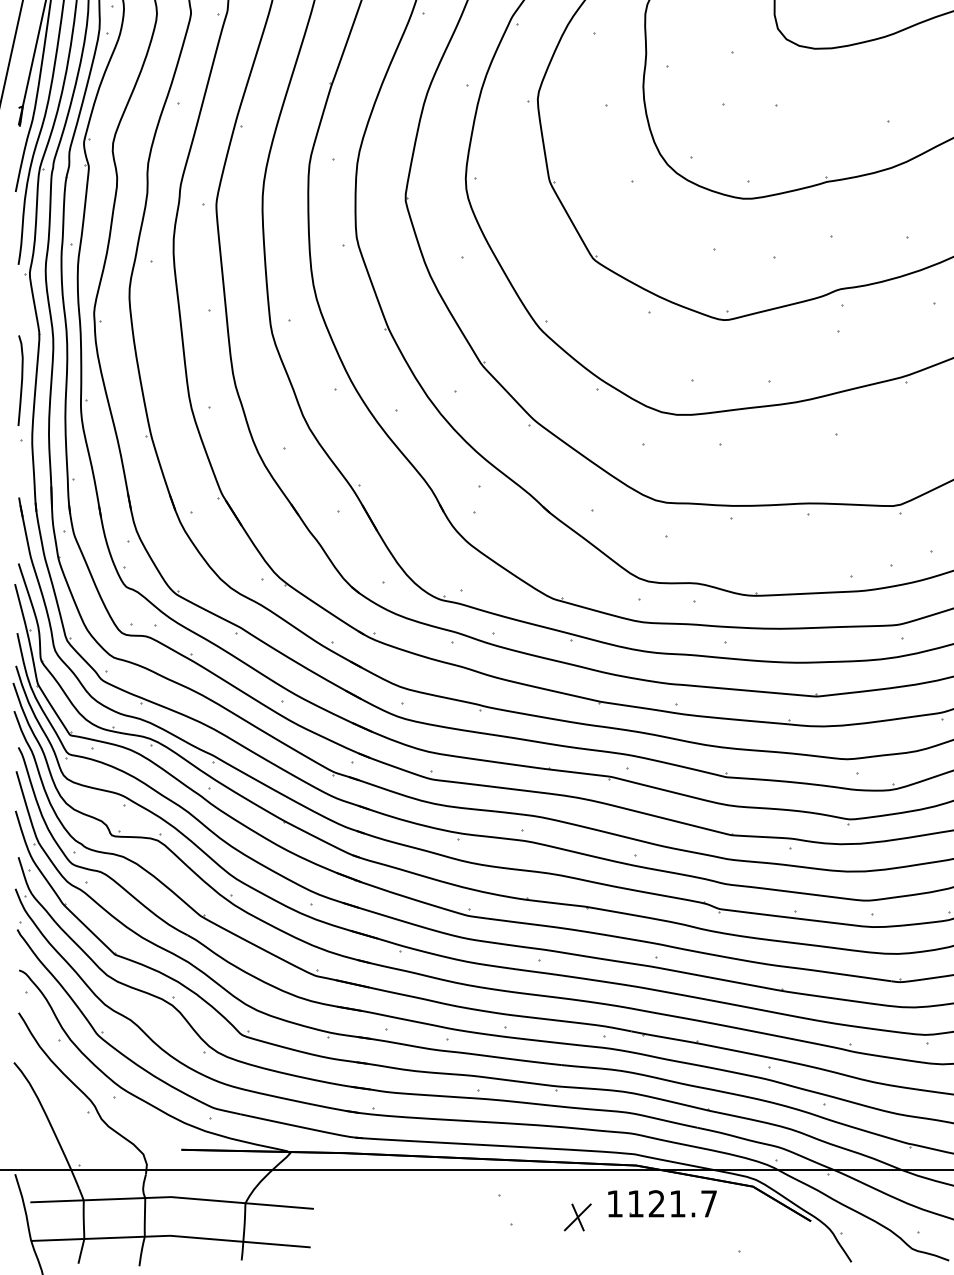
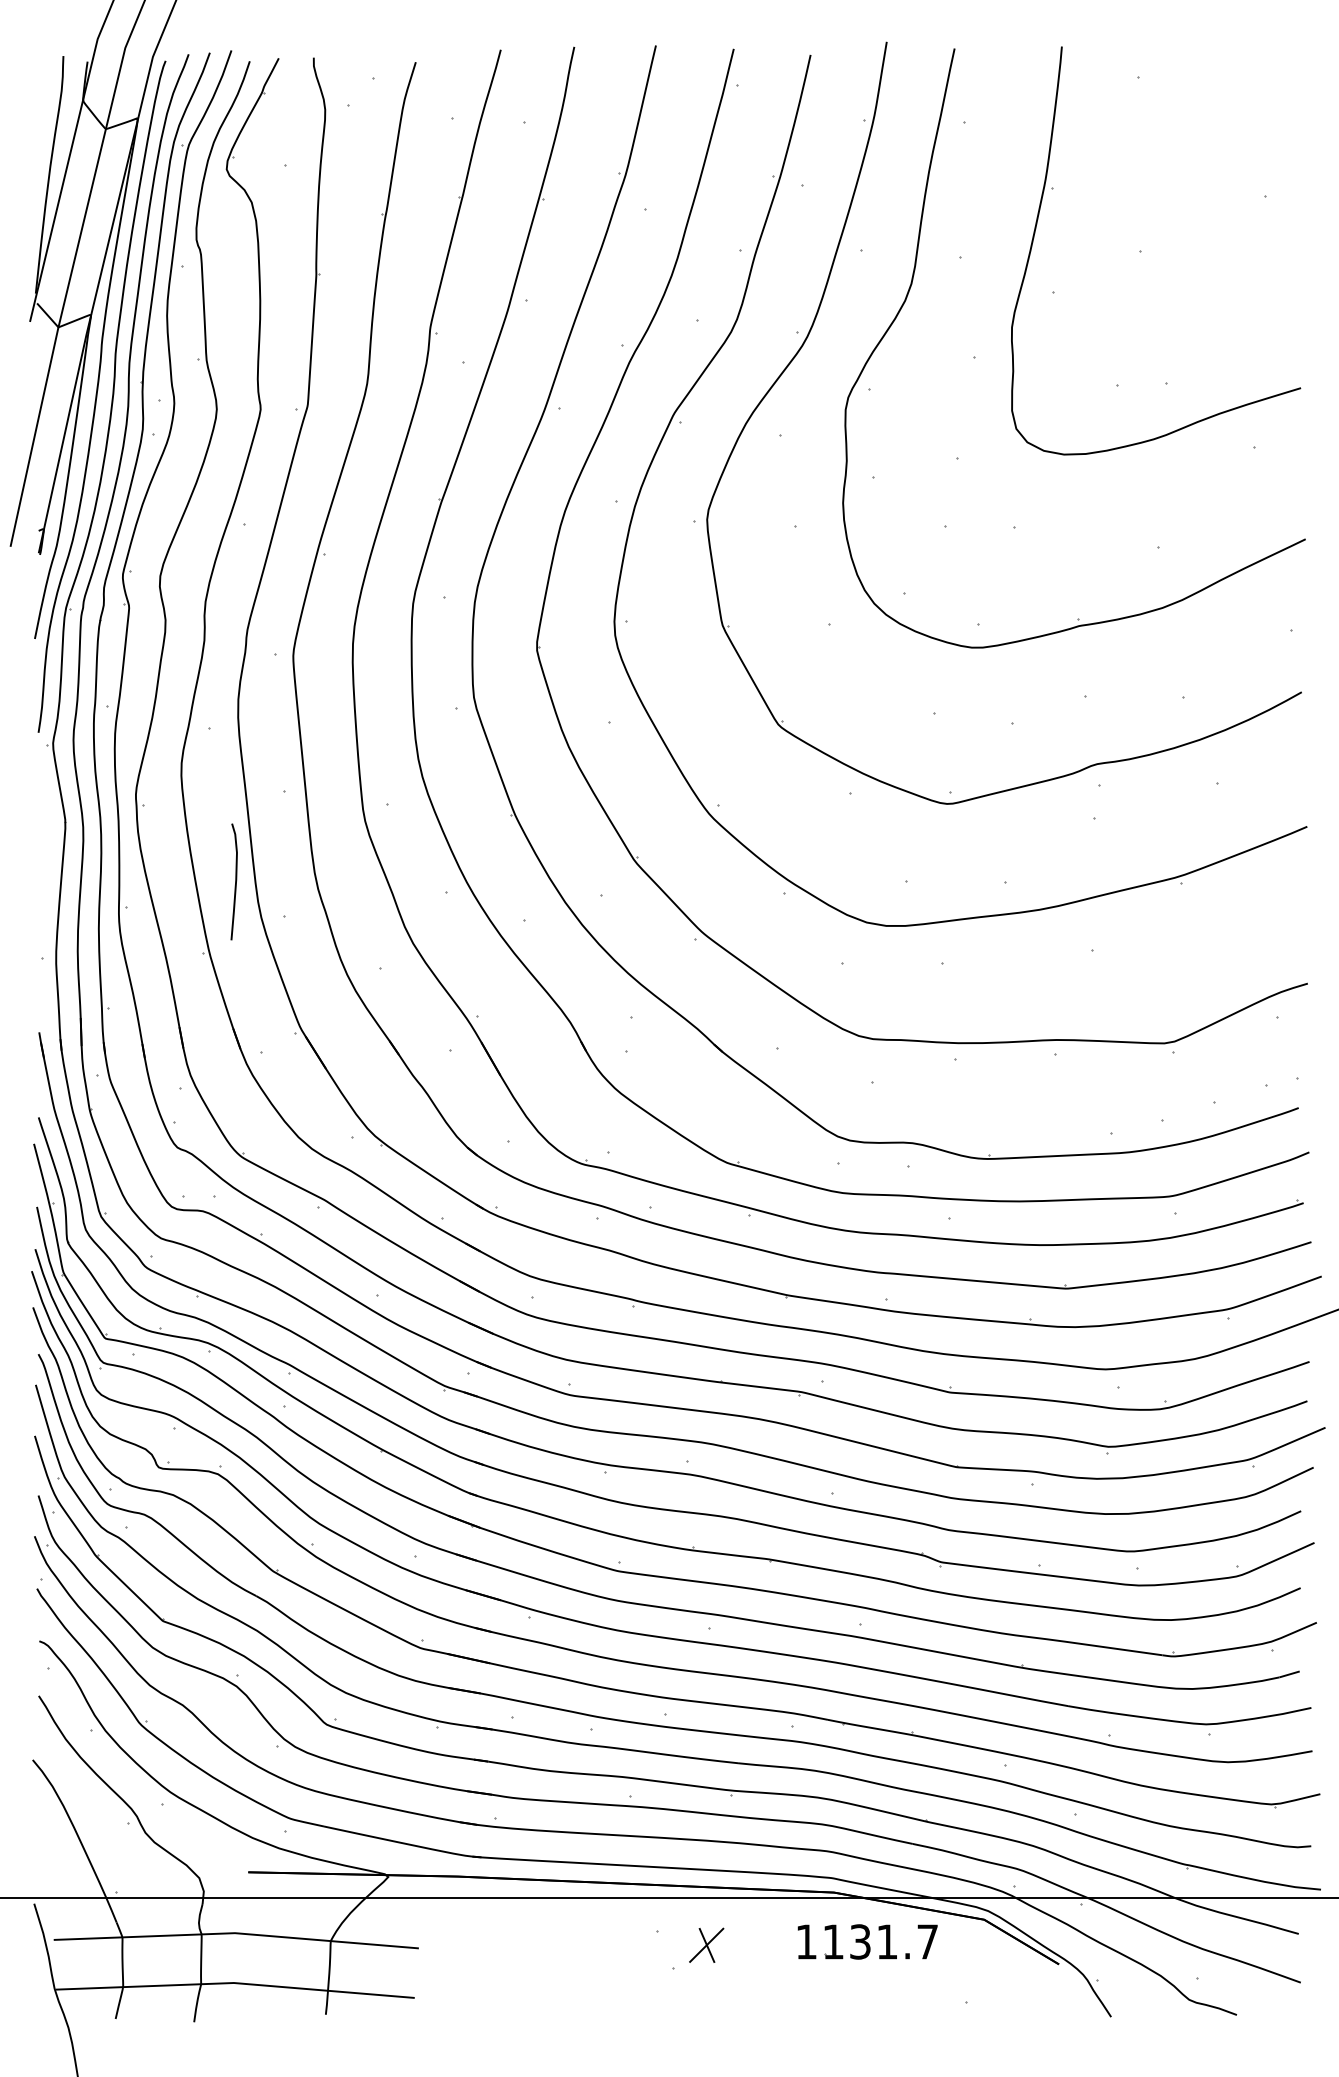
curve: (21, 380) -> (235, 881), moved
text: (656, 1203) -> (860, 1941), 1121.7 -> 1131.7
part: (577, 1216) -> (706, 1944), moved

